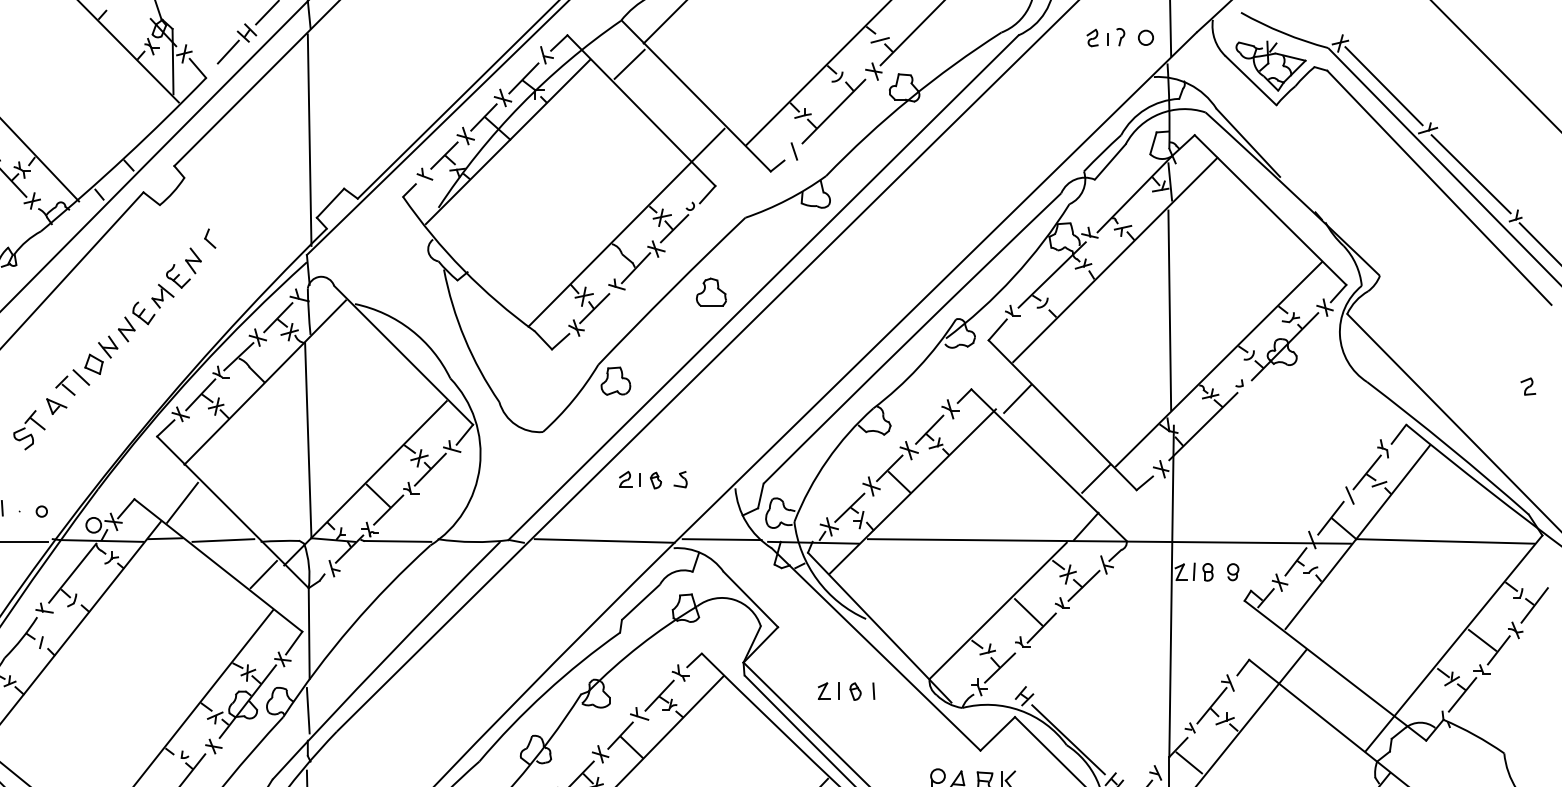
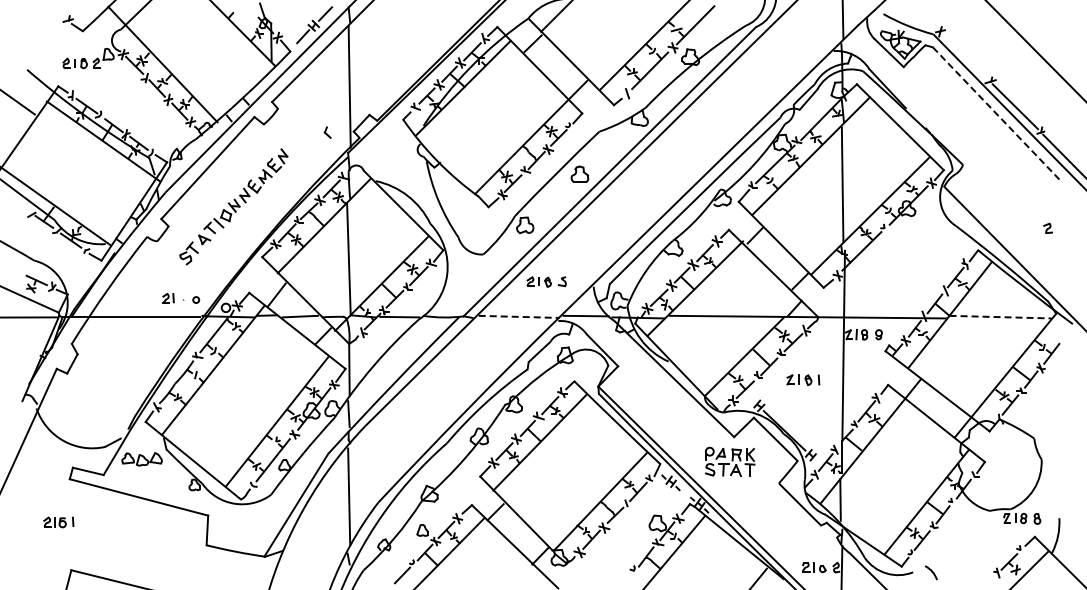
part: (1118, 37) -> (813, 28), removed
line: (1384, 84) -> (965, 55), removed
line: (1439, 187) -> (997, 114), solid -> dashed
part: (209, 238) -> (327, 132), moved
line: (605, 540) -> (519, 316), solid -> dashed
line: (1446, 542) -> (1001, 317), solid -> dashed
part: (846, 690) -> (803, 379), moved

